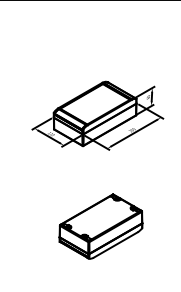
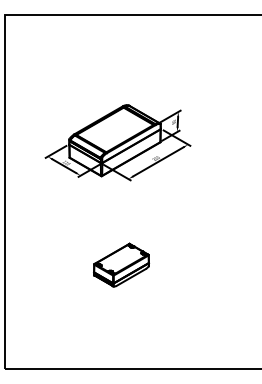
part: (100, 225) -> (121, 264), size x0.6

